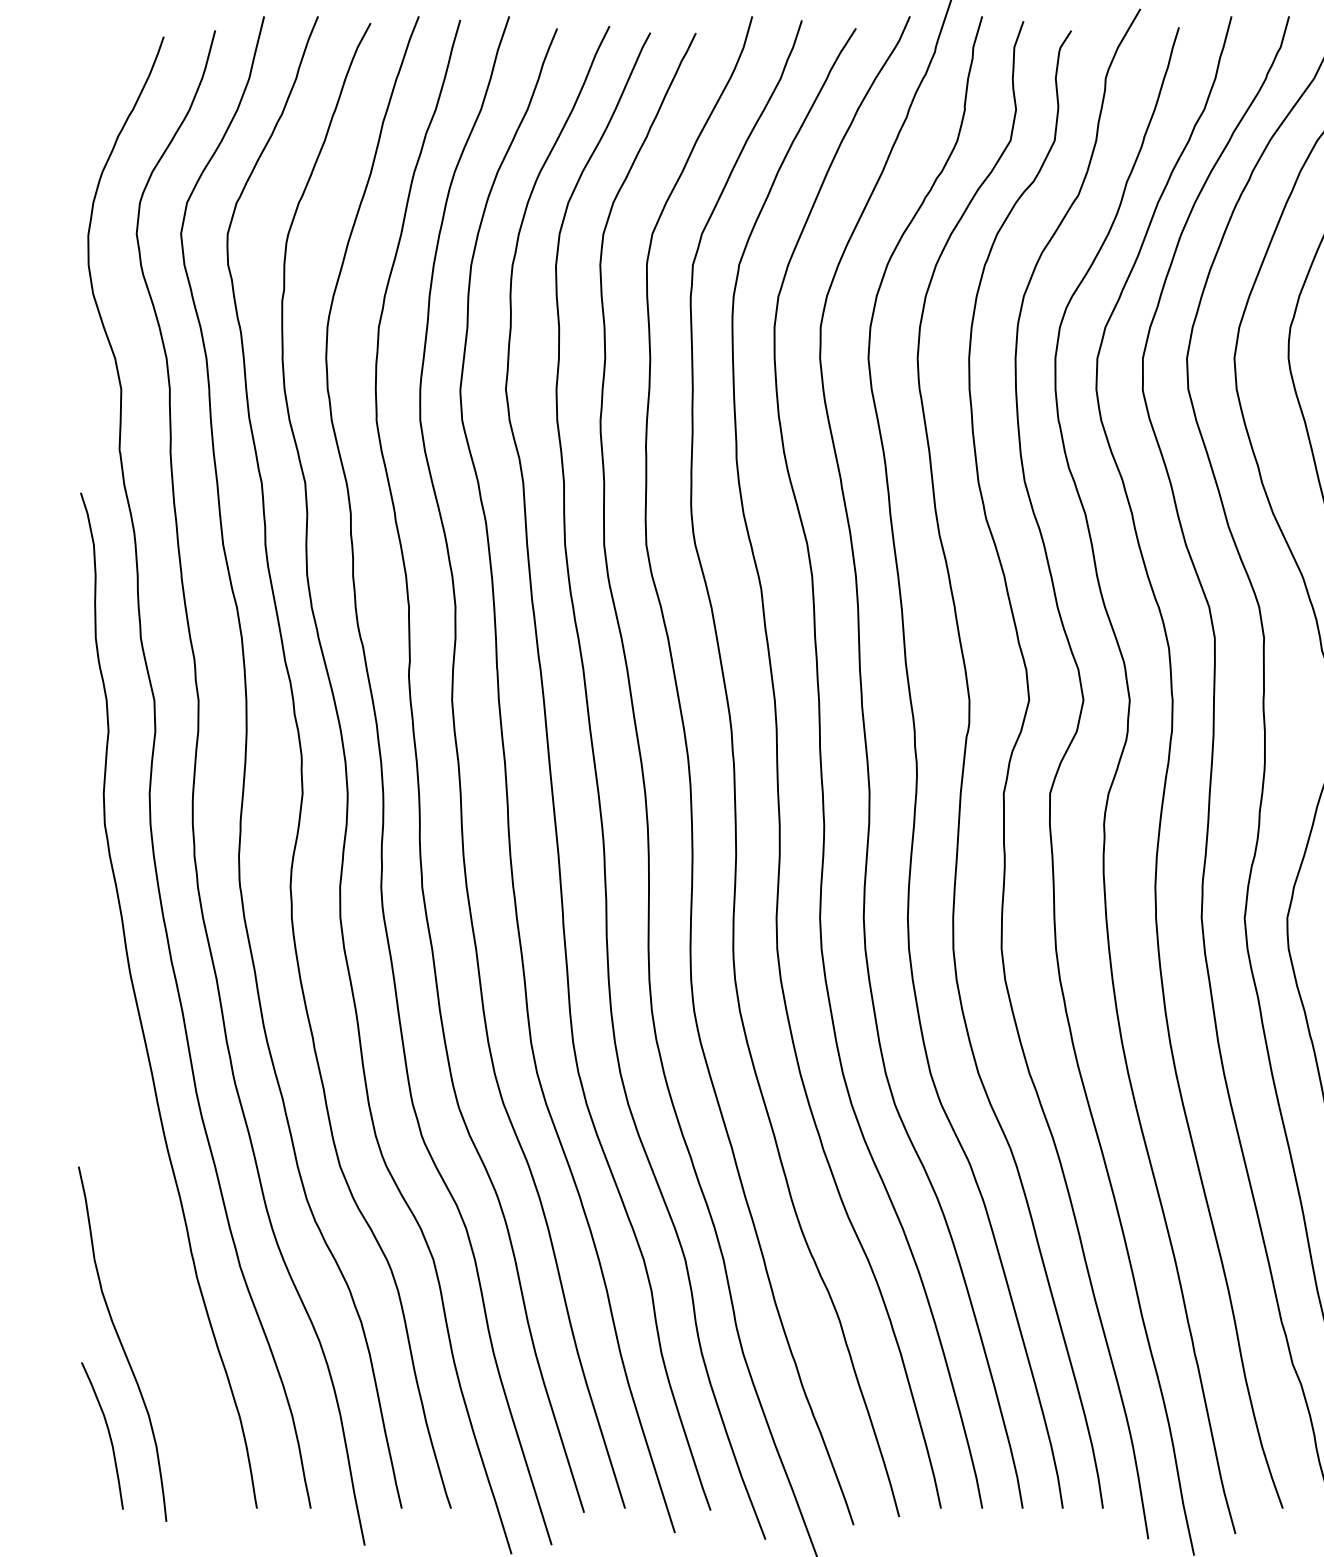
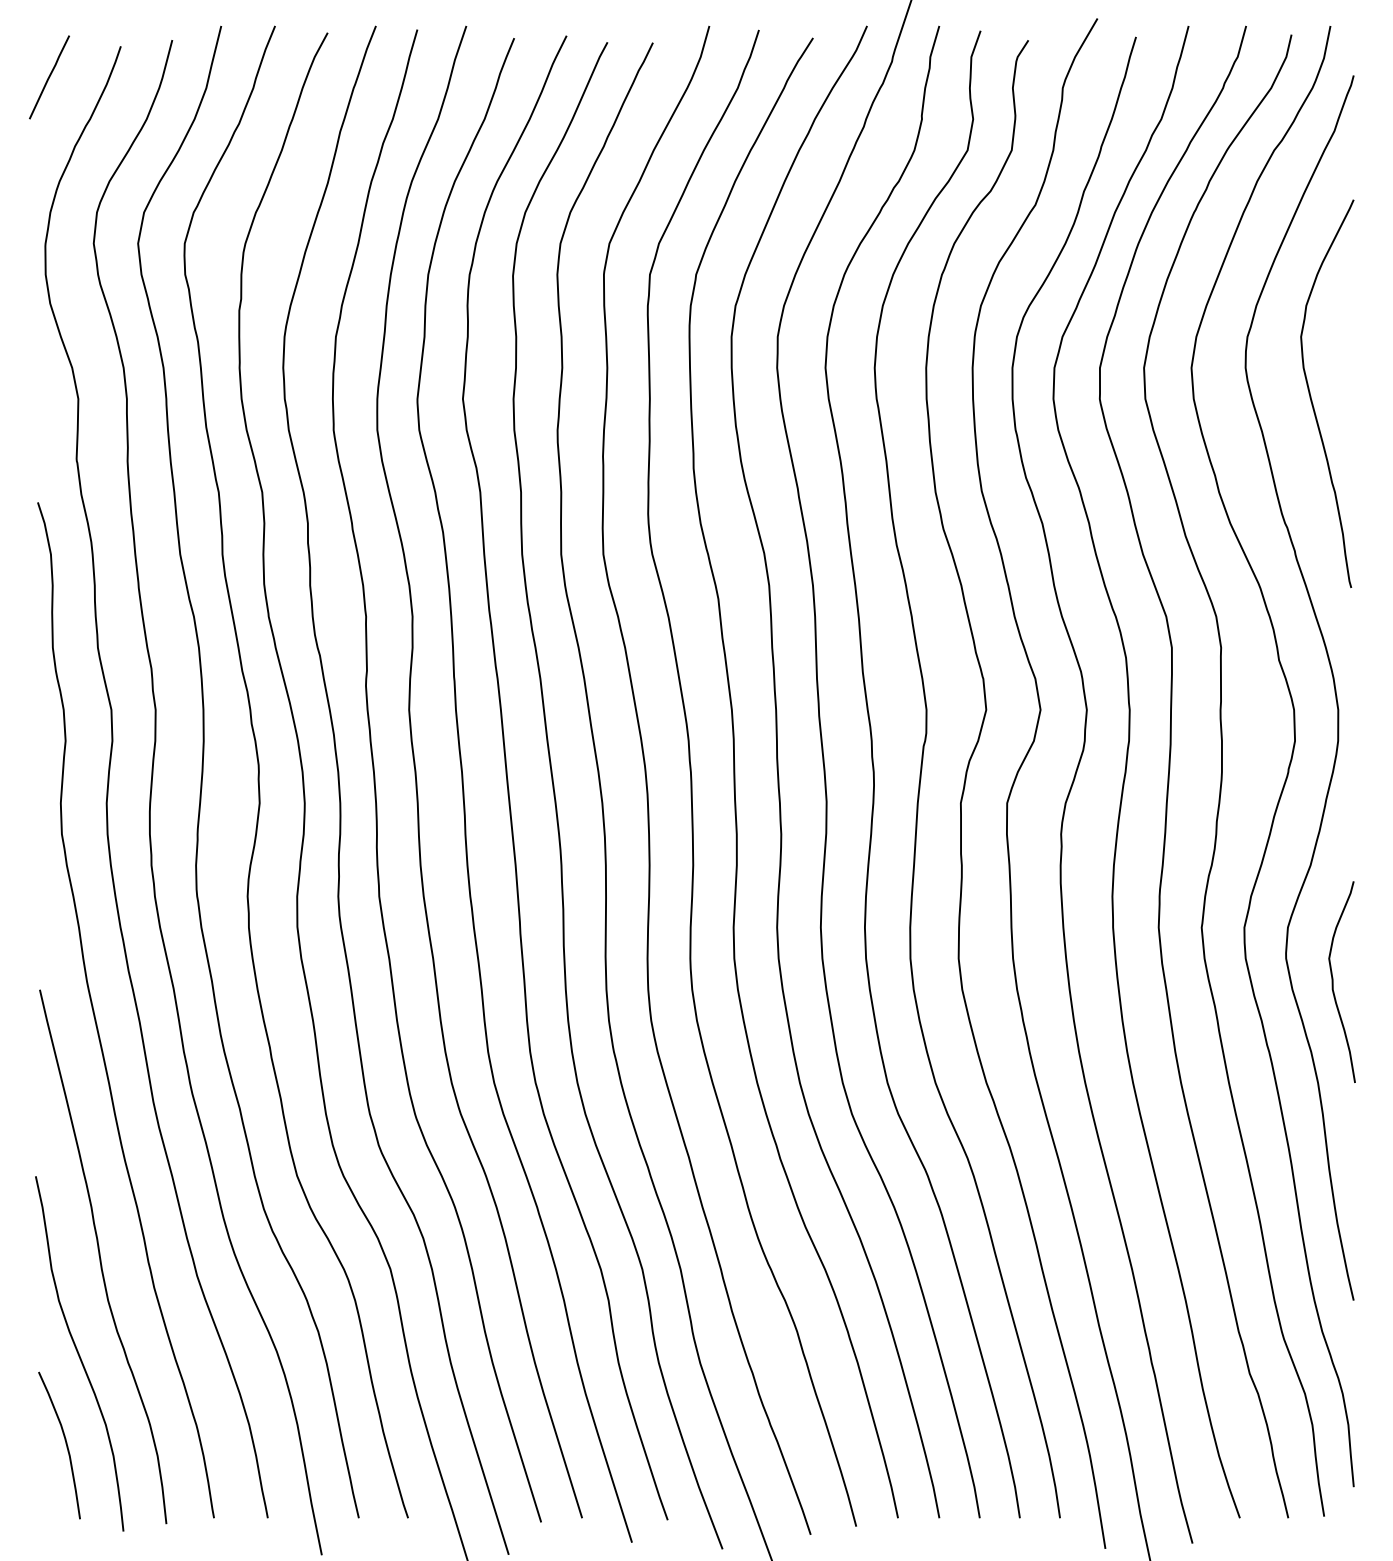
line: (92, 67) -> (49, 77), added
curve: (144, 1248) -> (101, 1258), added

